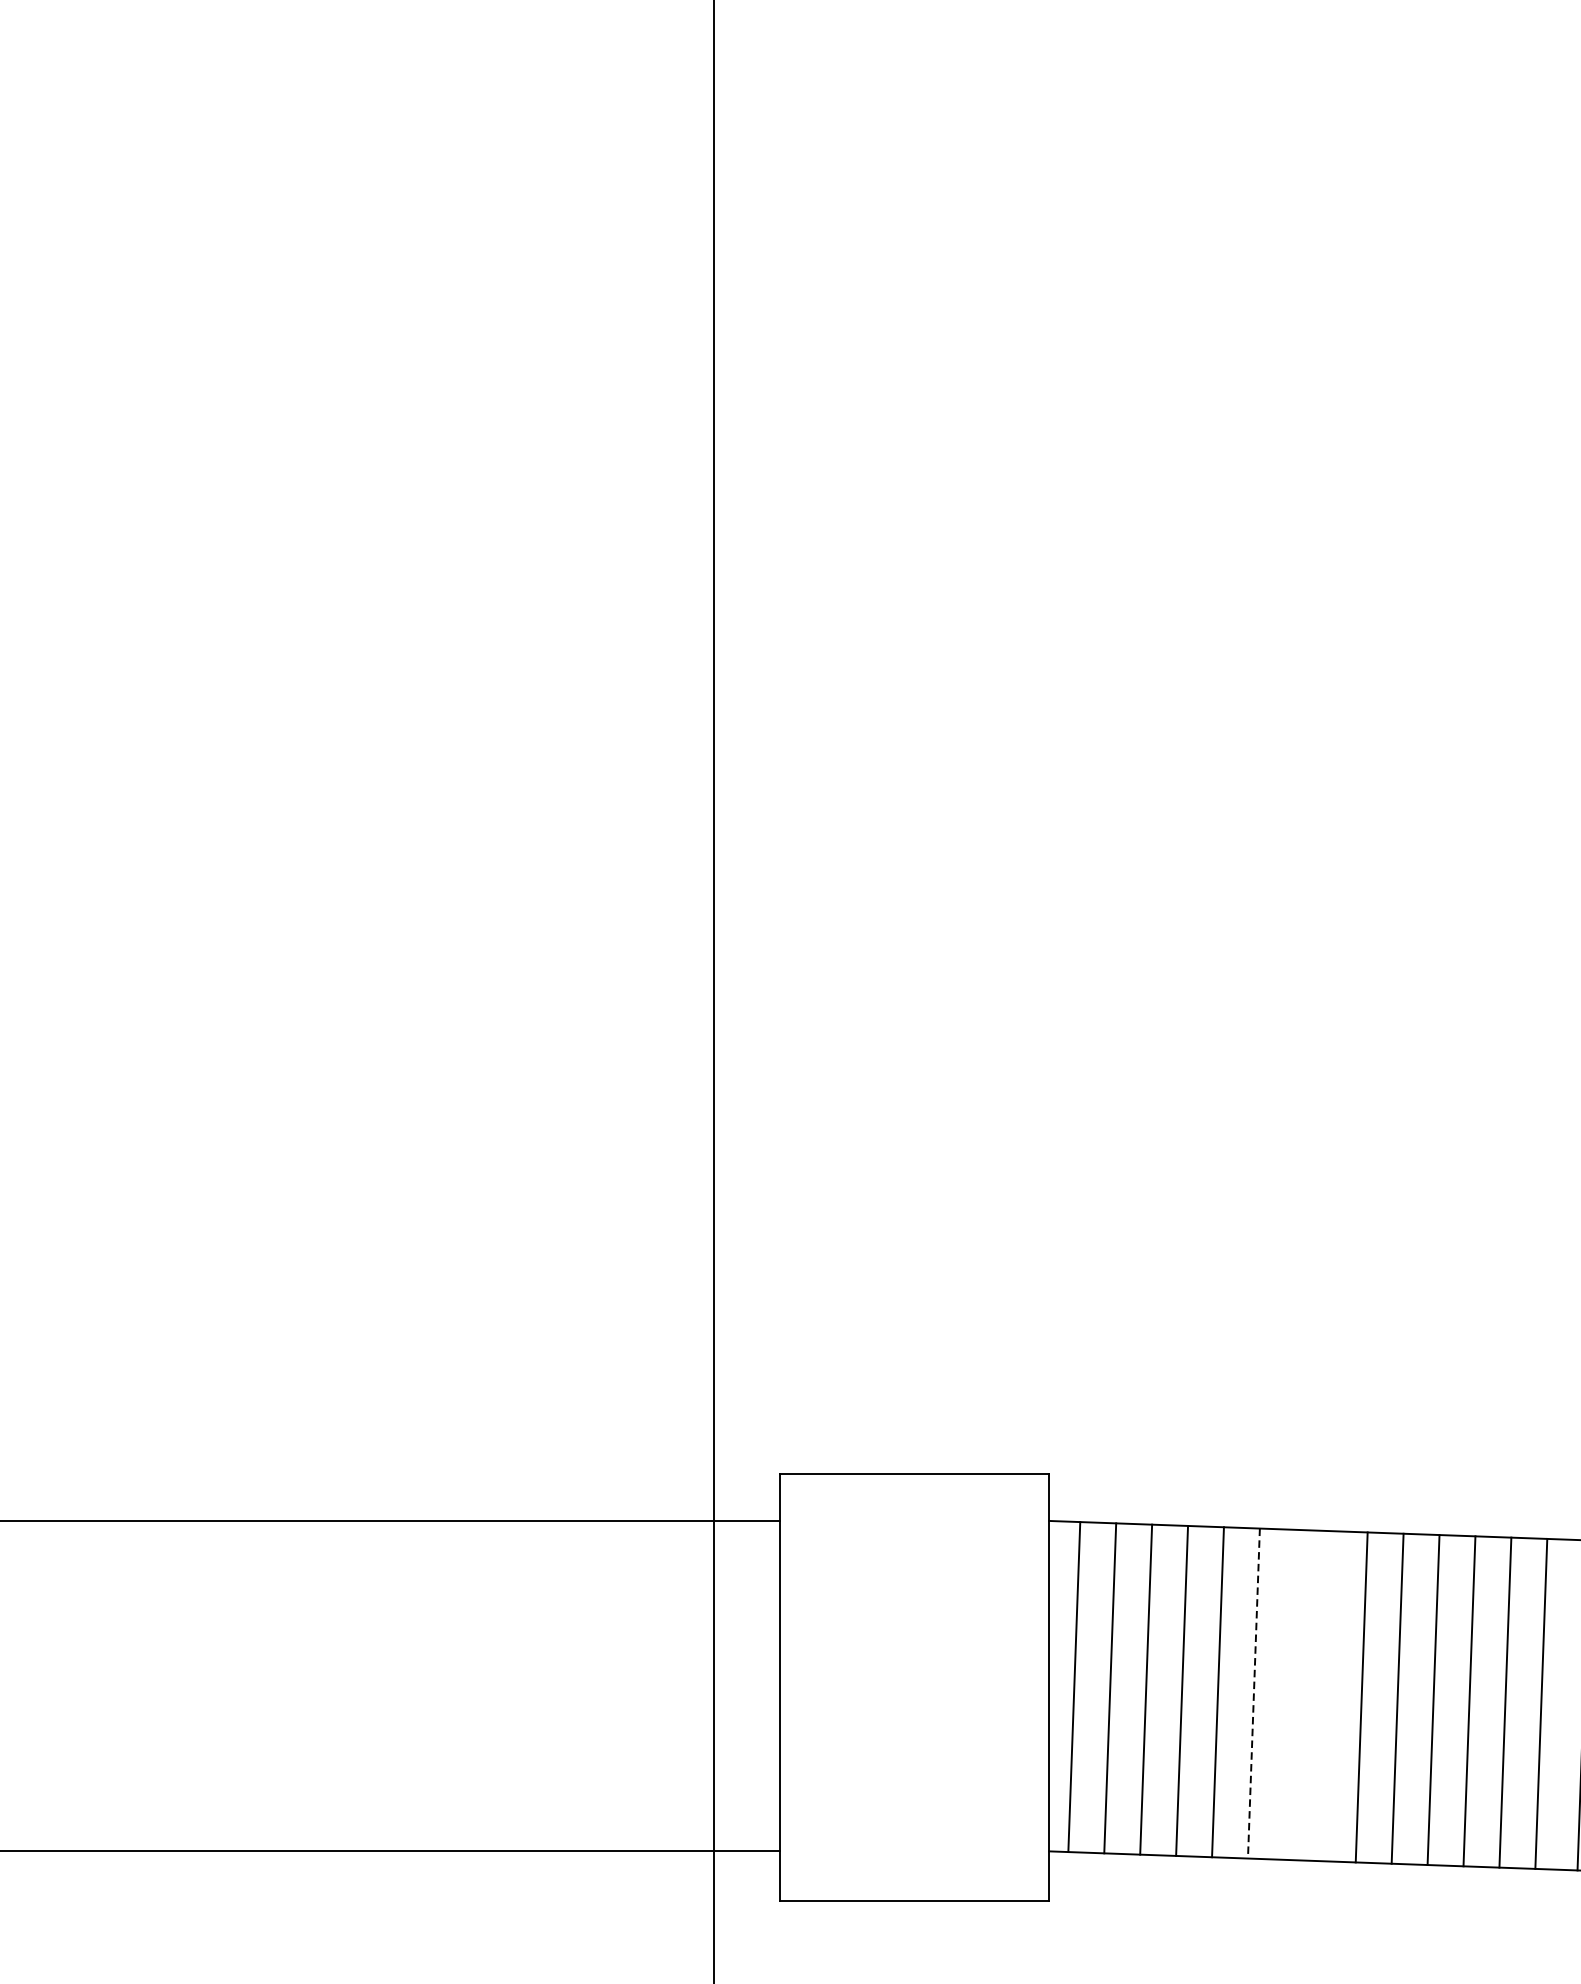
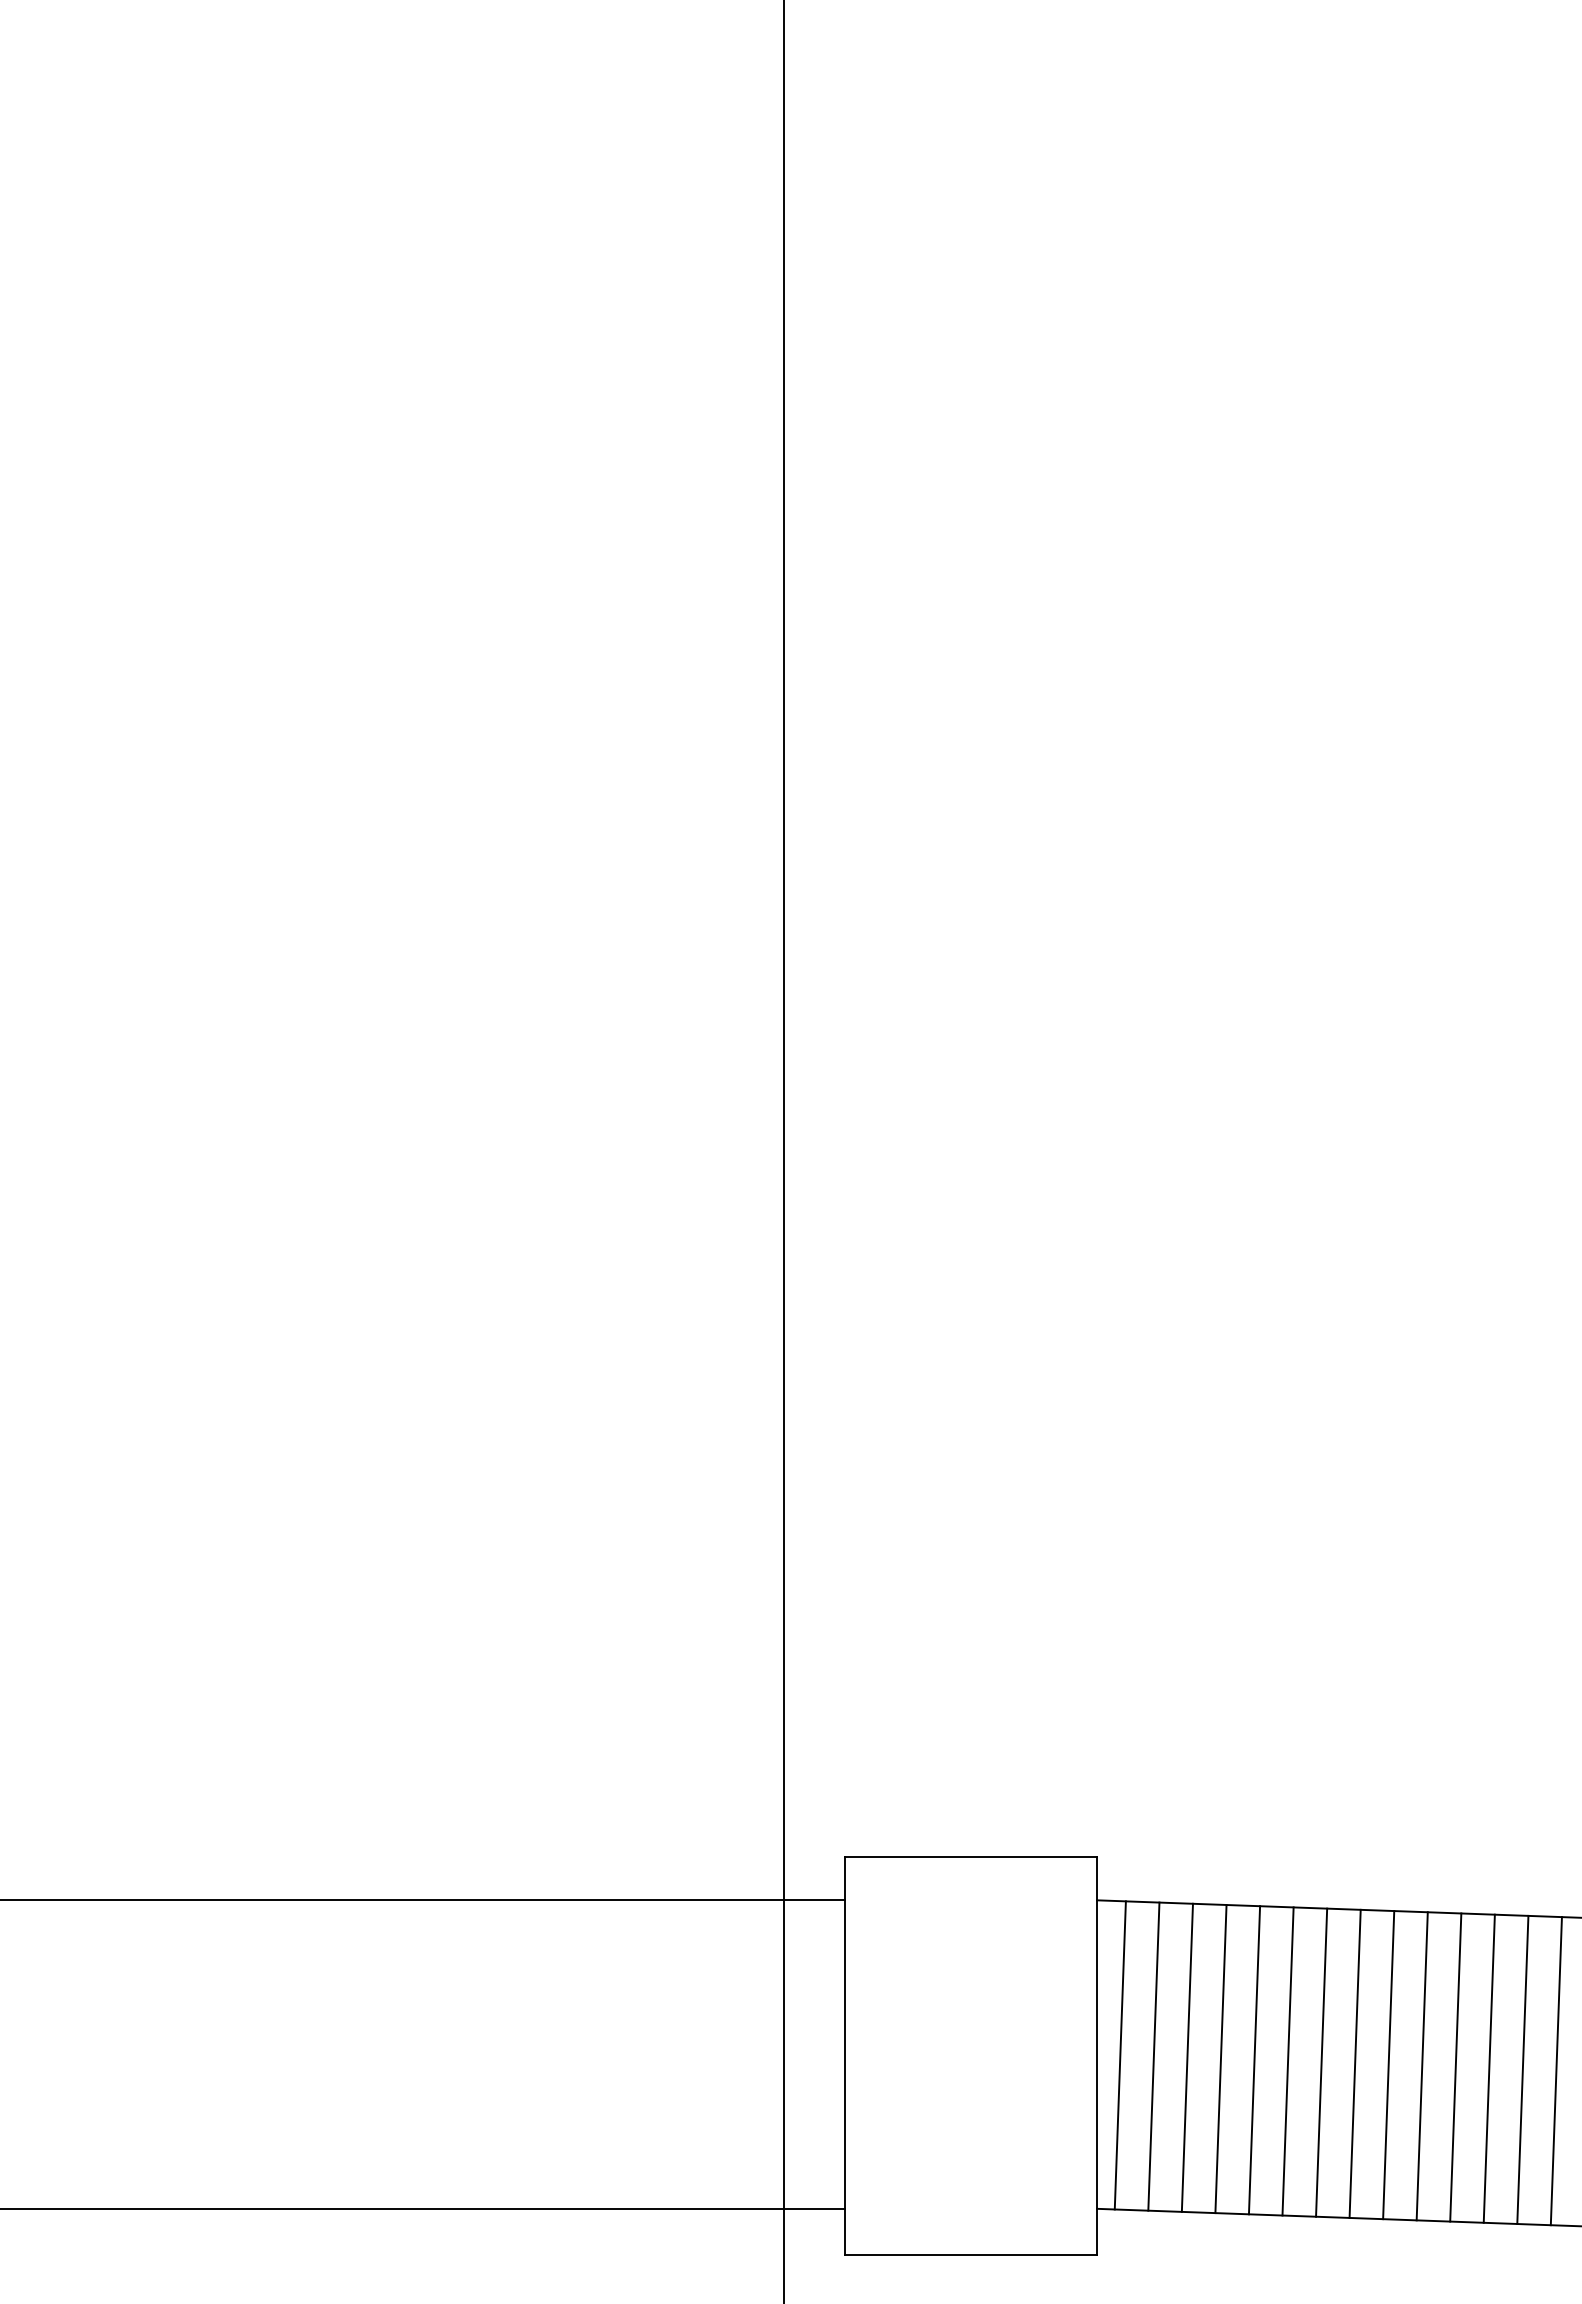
line: (1254, 1693) -> (1288, 2061), dashed -> solid
line: (1289, 1694) -> (1321, 2062), added
line: (1325, 1695) -> (1354, 2063), added

